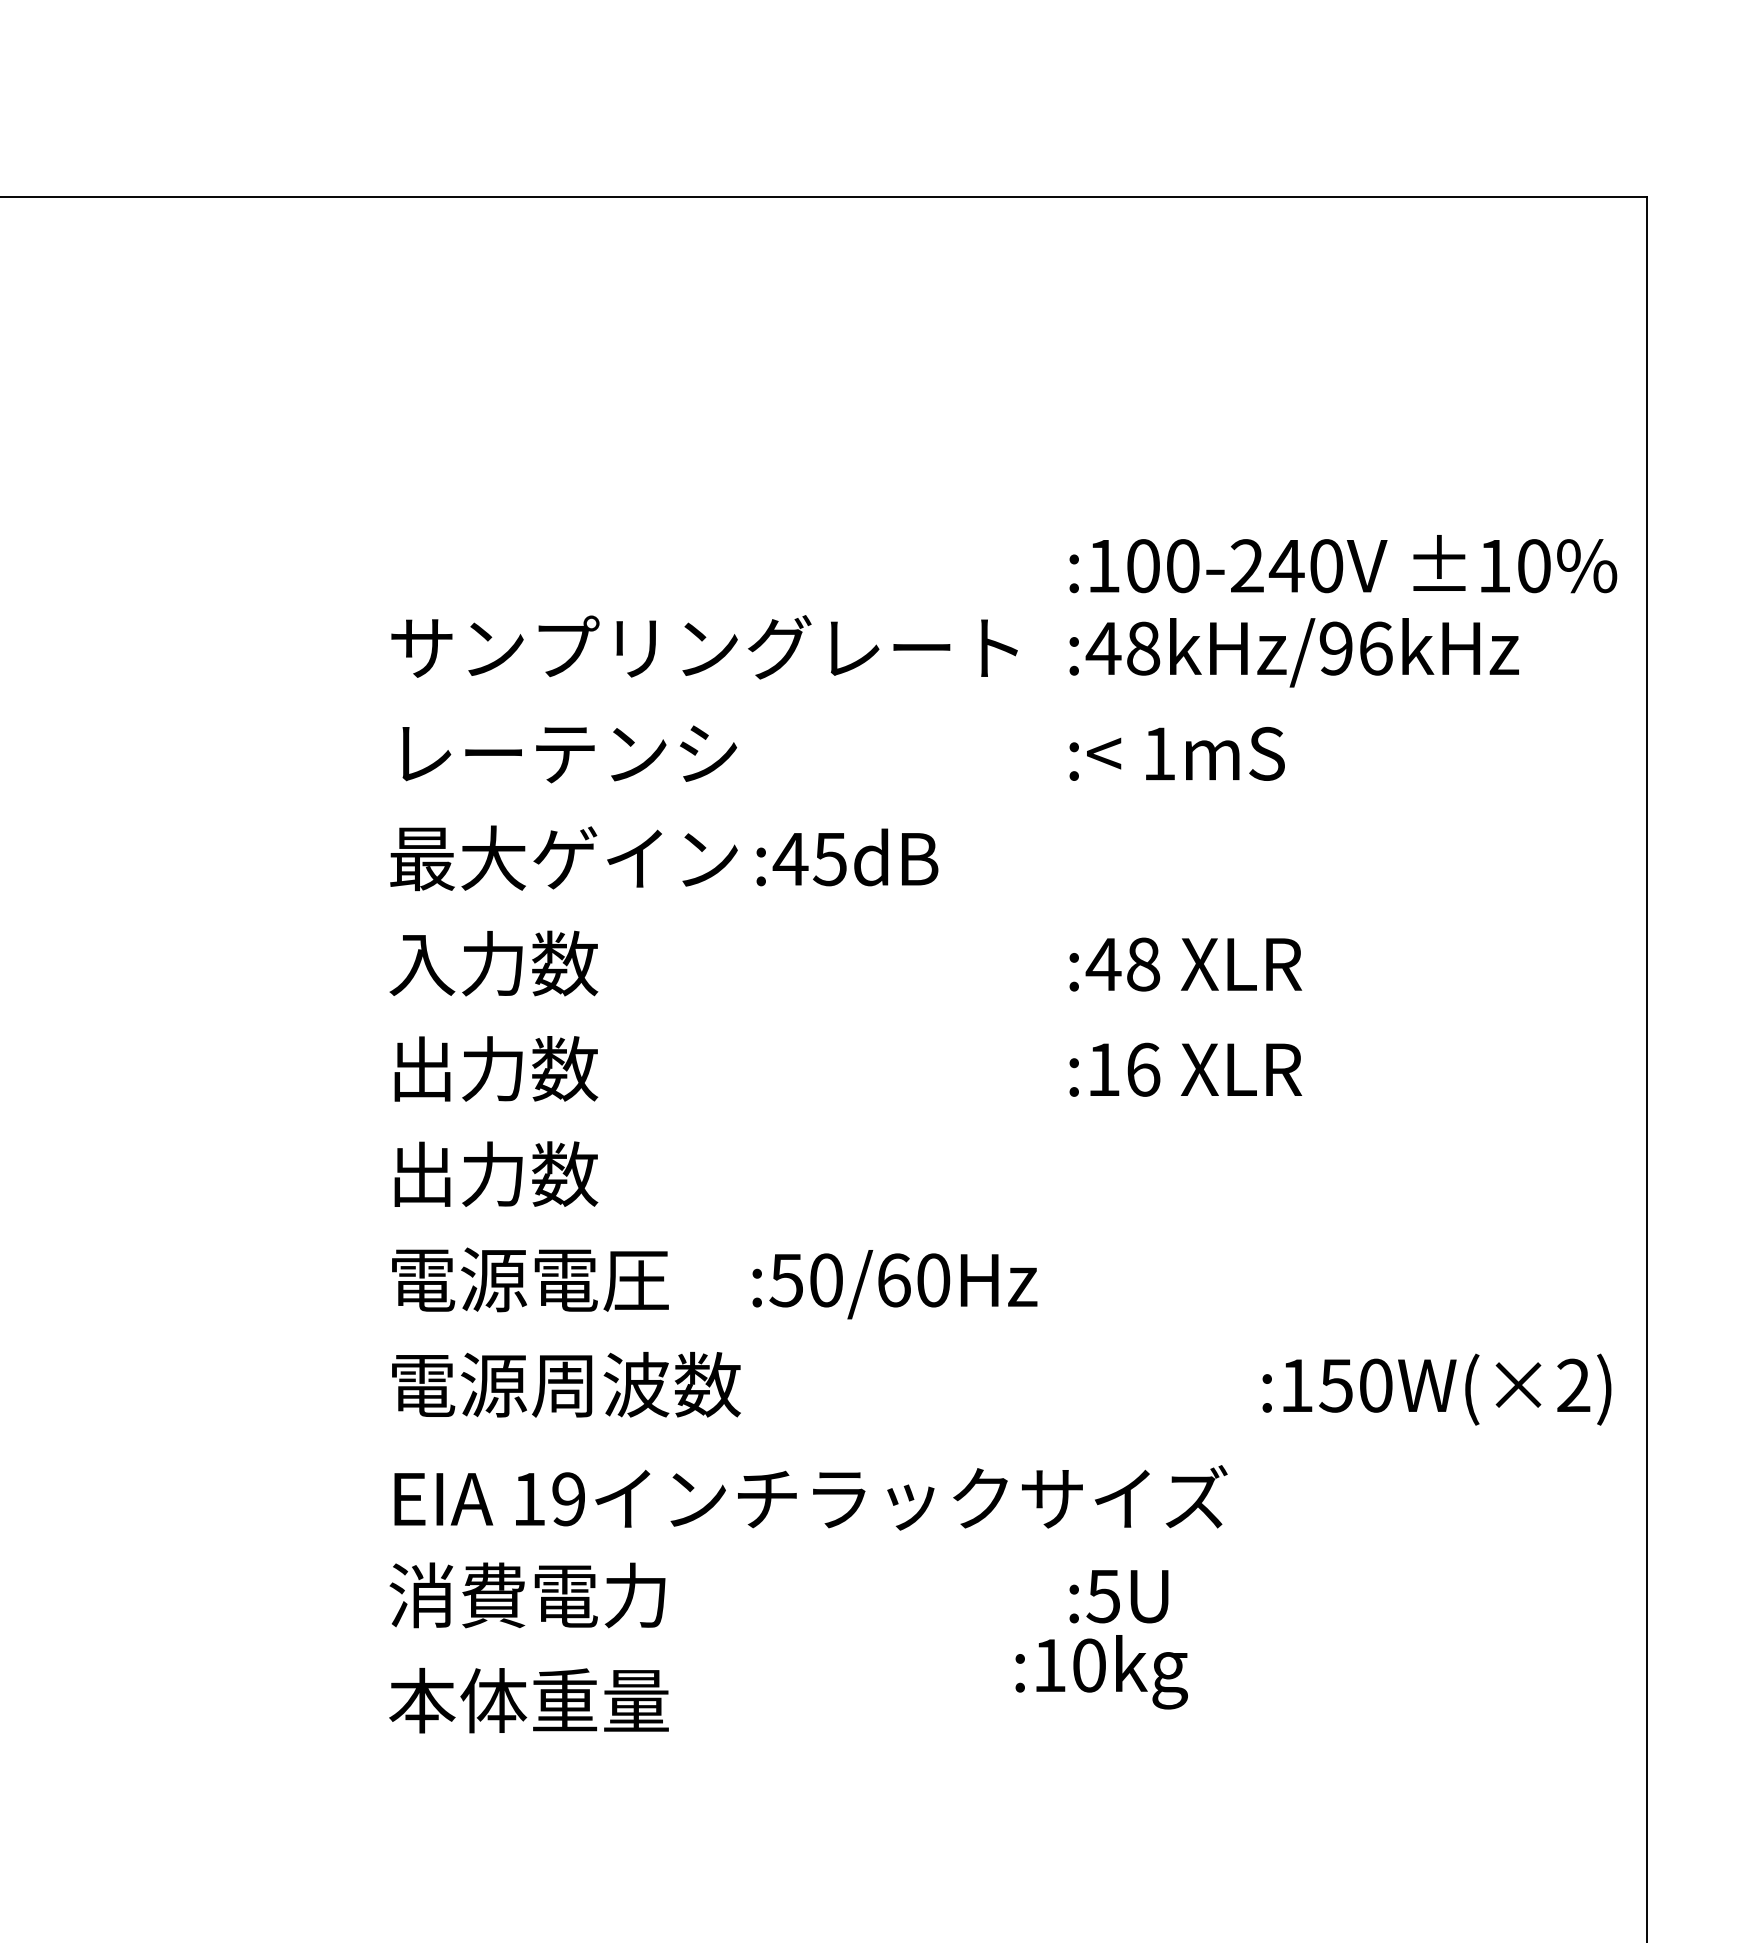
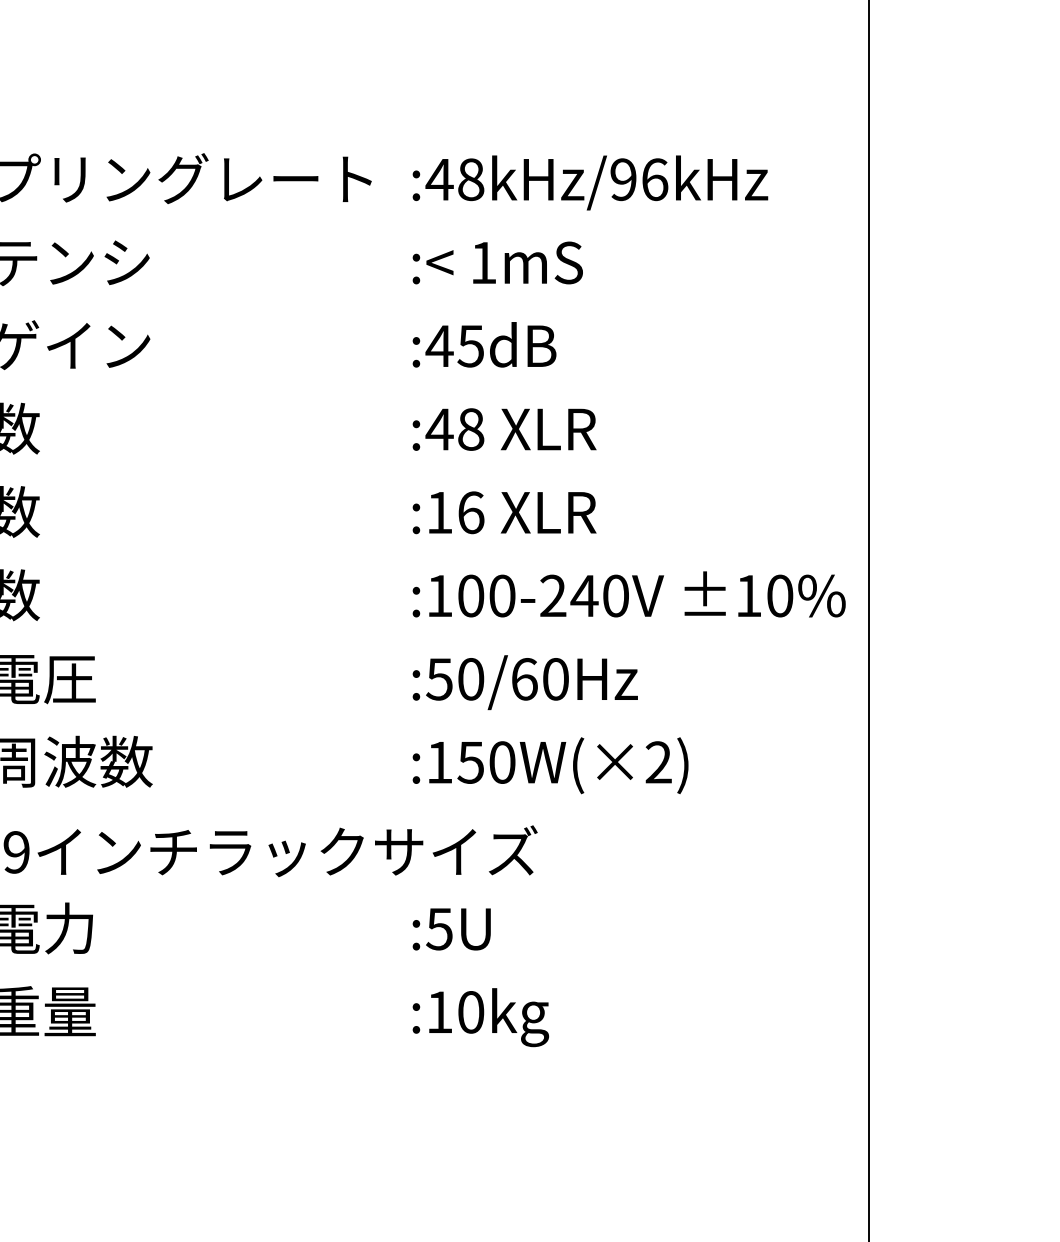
text: (1343, 564) -> (629, 594), moved
text: (847, 857) -> (484, 344), moved
text: (894, 1284) -> (524, 682), moved
text: (1436, 1389) -> (550, 765), moved
text: (1101, 1672) -> (480, 1017), moved

